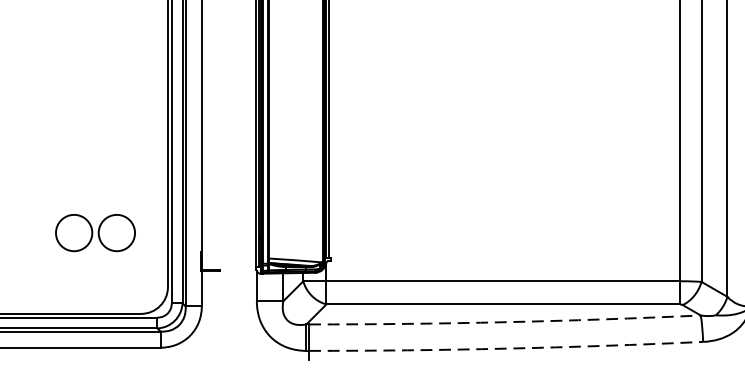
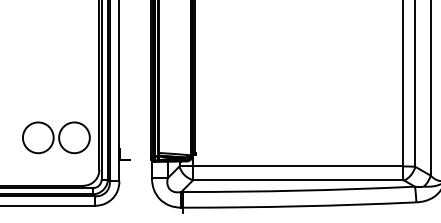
part: (95, 232) -> (56, 137), size x1.43
arc: (504, 321) -> (298, 190), dashed -> solid
arc: (505, 348) -> (299, 206), dashed -> solid

